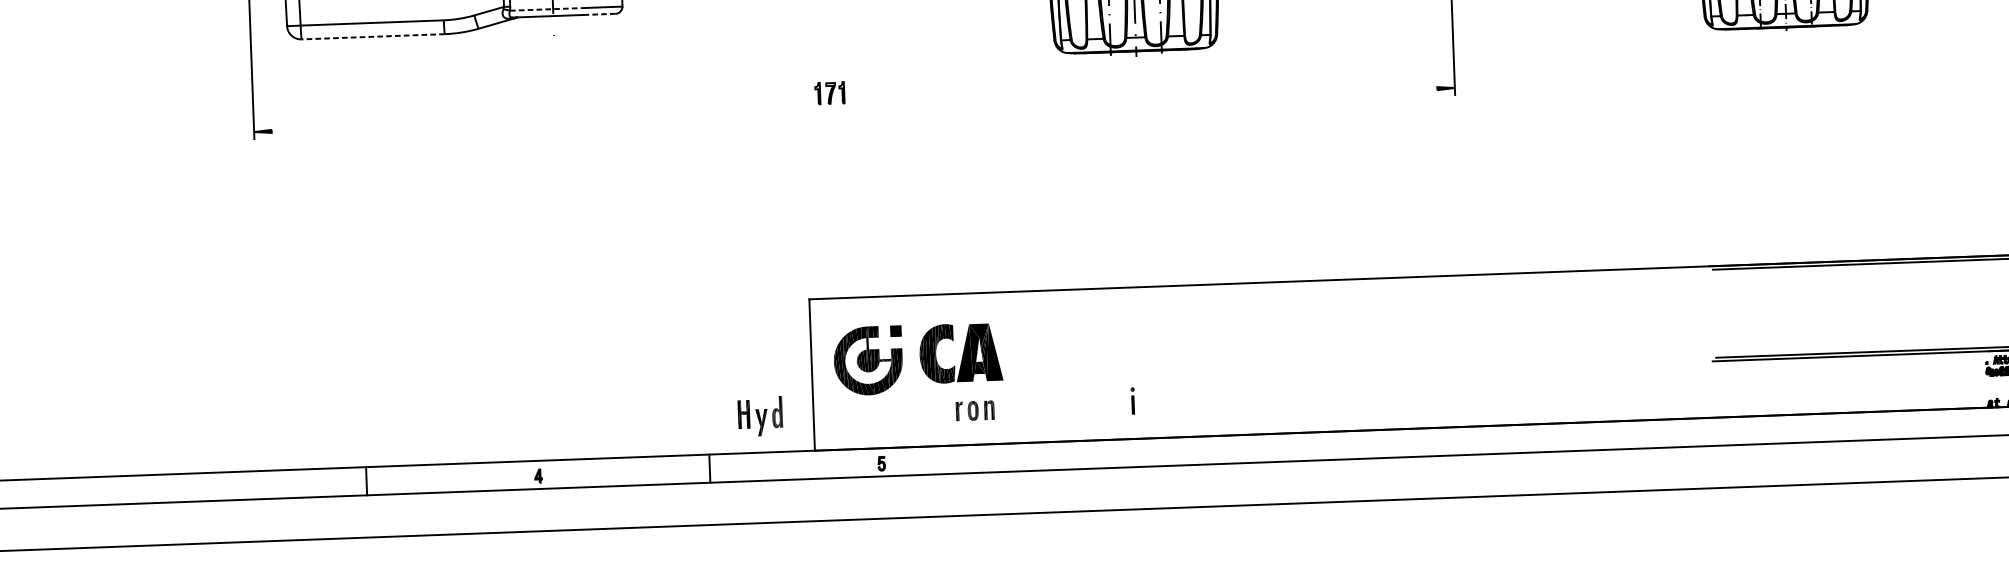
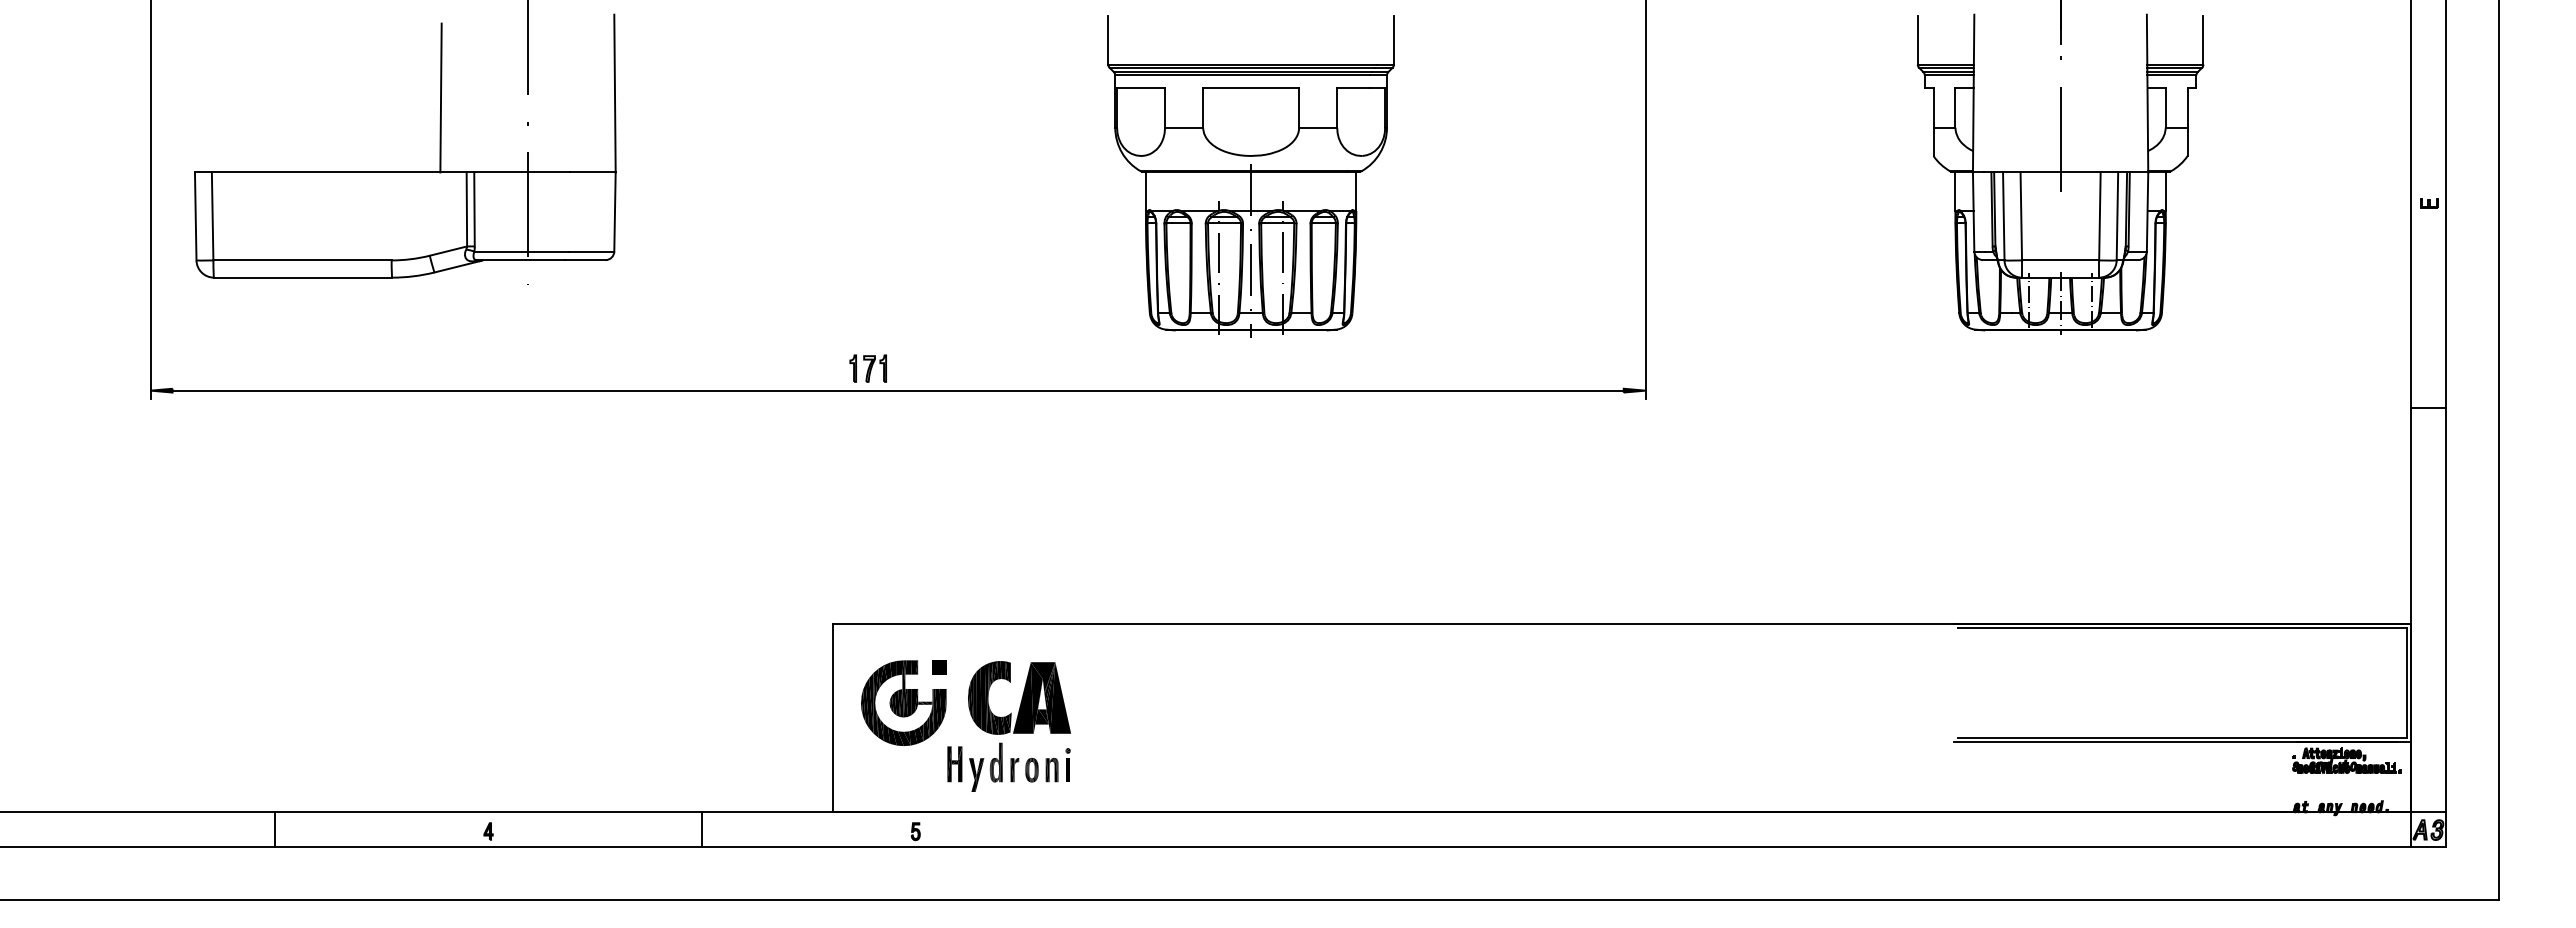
line: (547, 9) -> (521, 251), dashed -> solid
line: (598, 14) -> (584, 260), dashed -> solid
line: (372, 36) -> (302, 277), dashed -> solid
line: (853, 109) -> (897, 390), added
part: (1132, 400) -> (1067, 764), moved
part: (759, 415) -> (974, 766), moved

